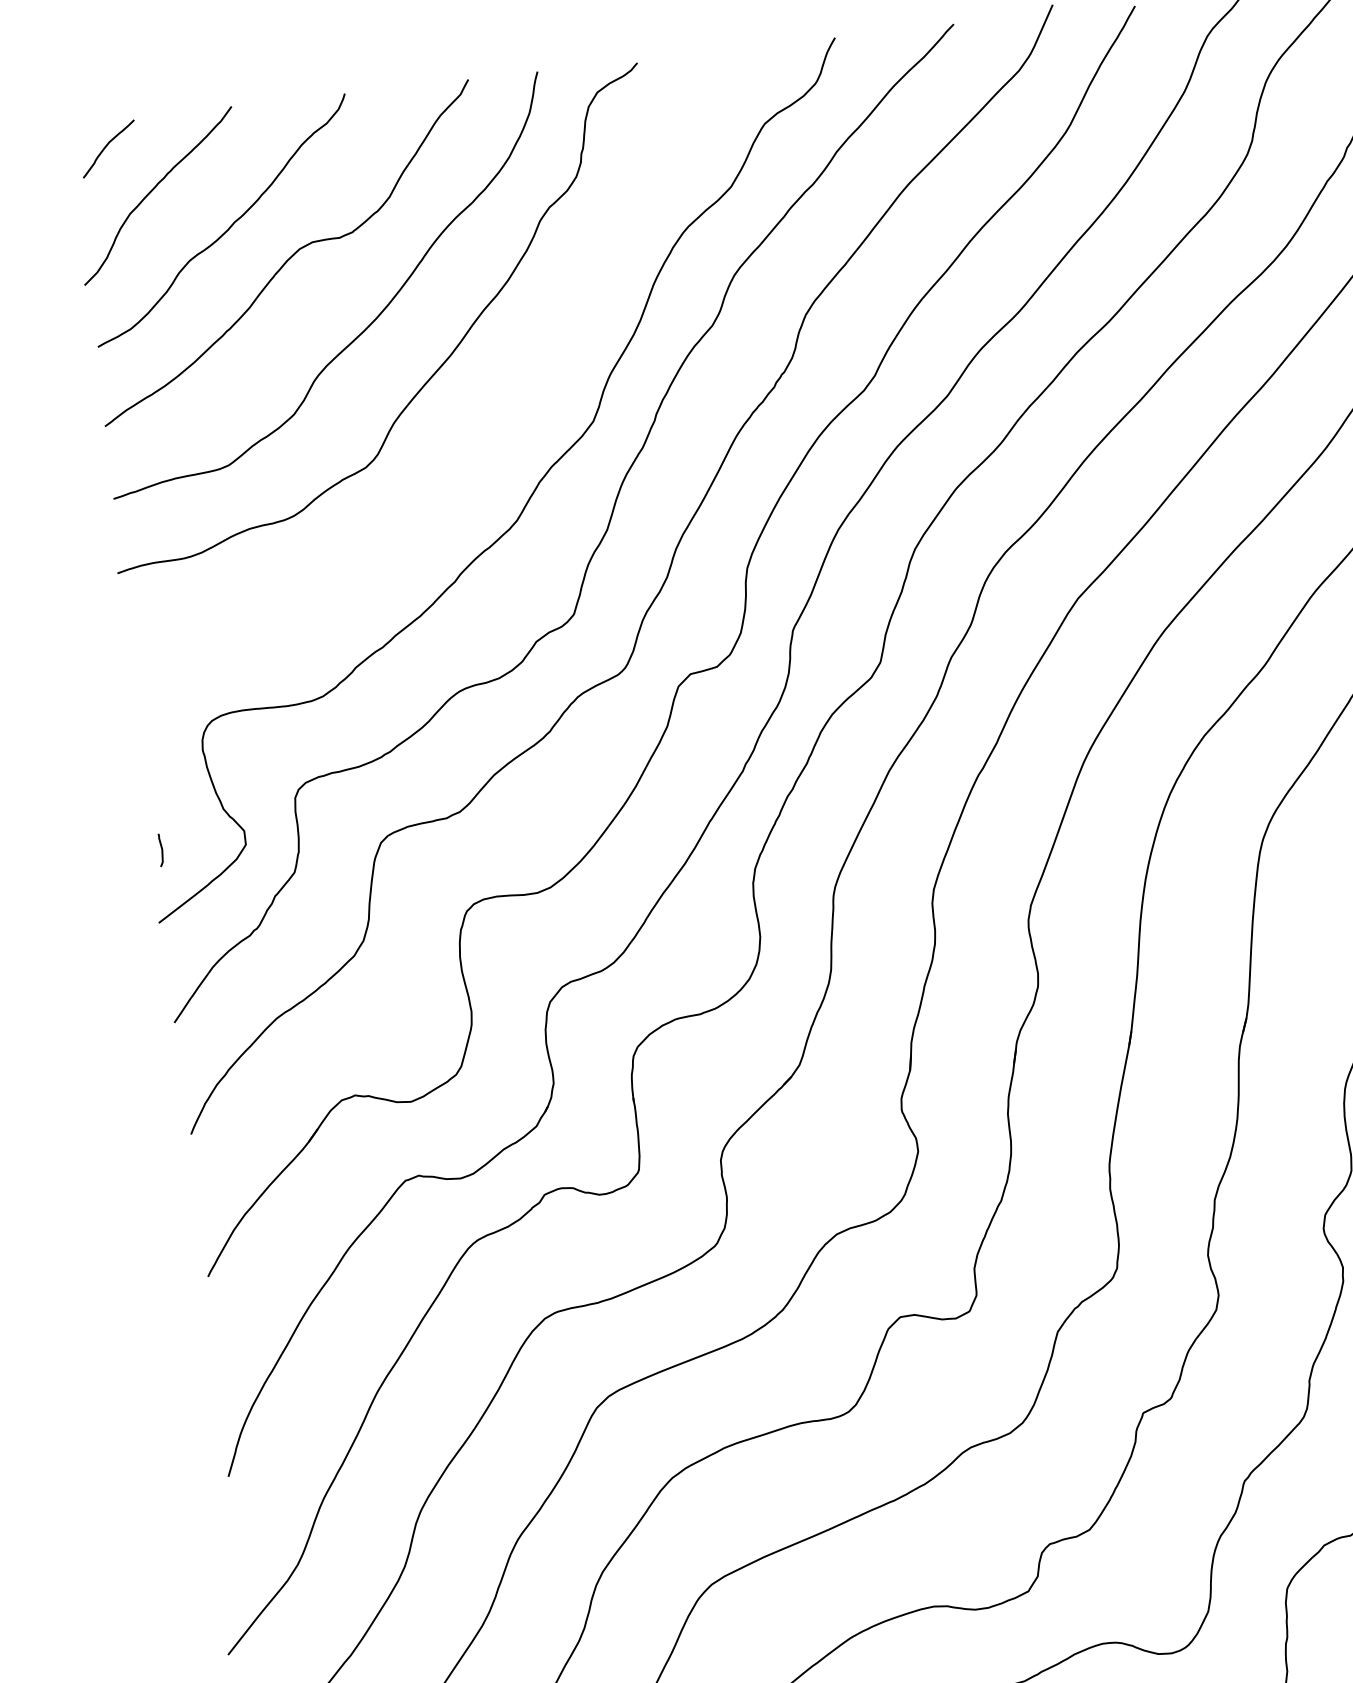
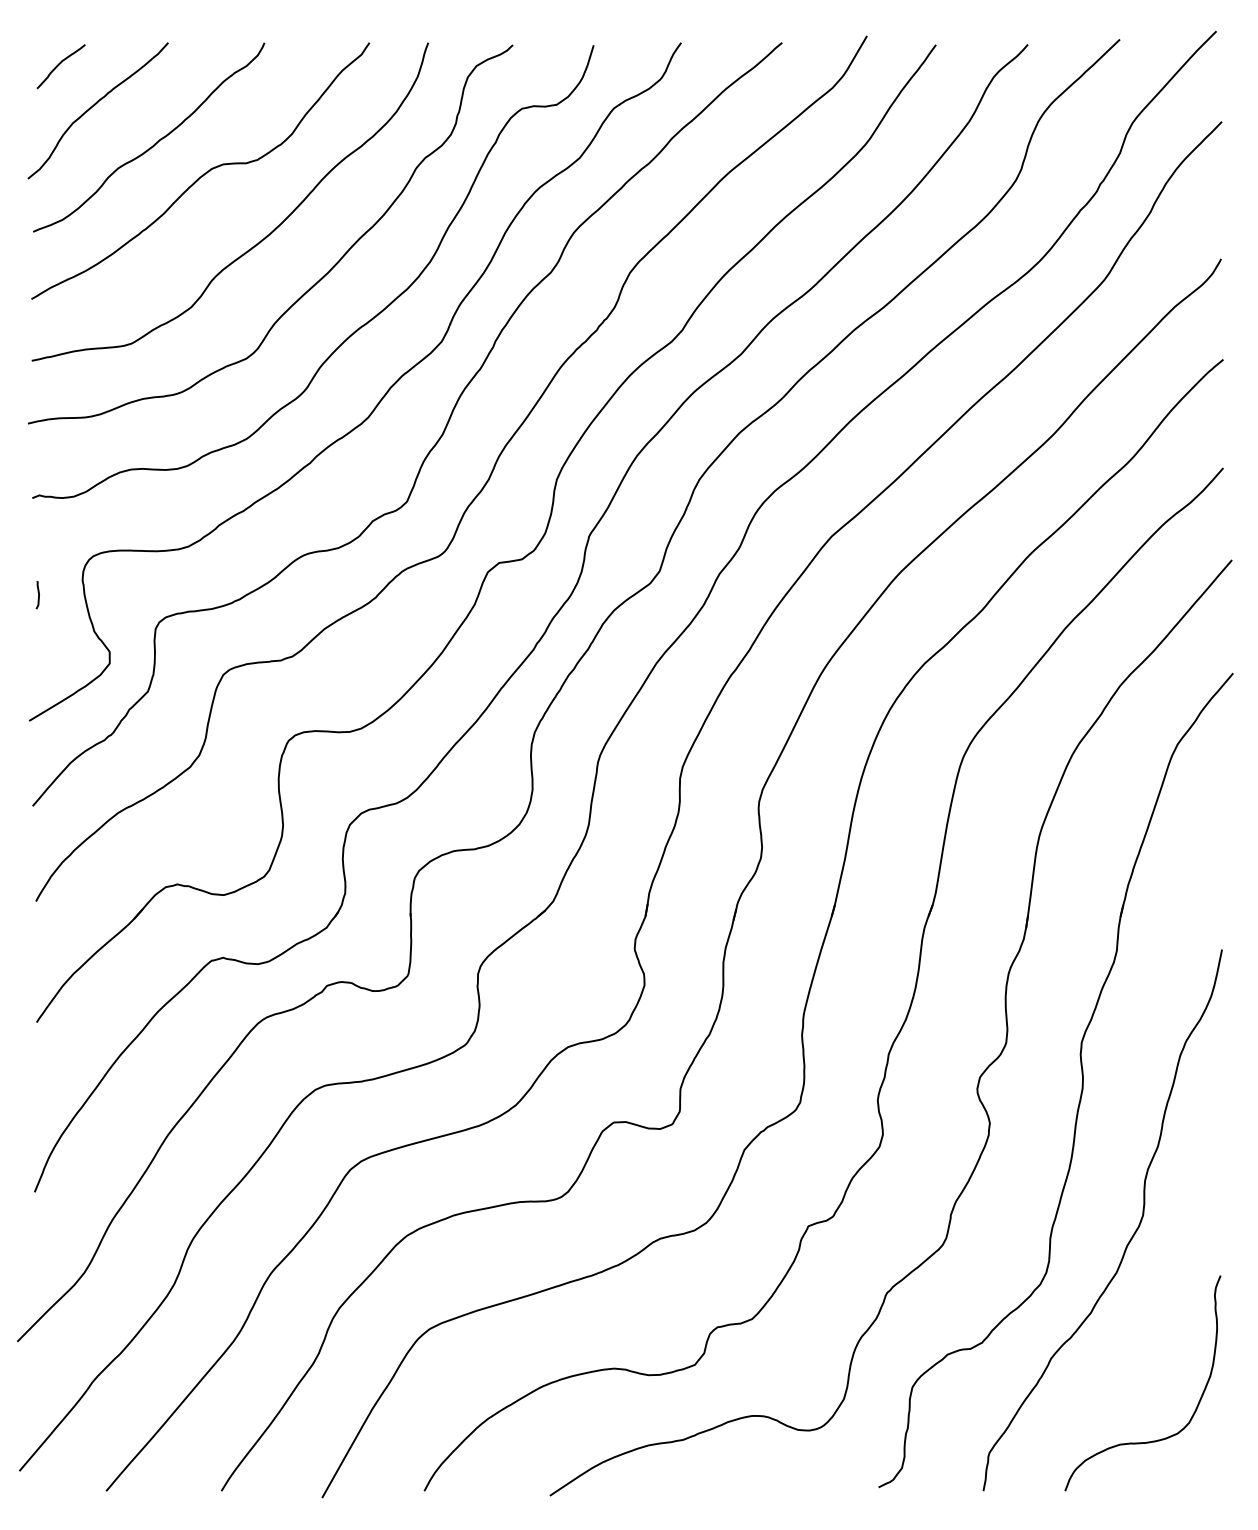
curve: (492, 417) -> (357, 328), added
curve: (161, 850) -> (38, 595), moved

